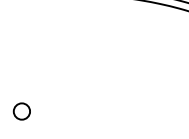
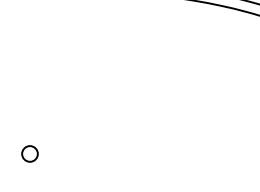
circle: (21, 111) -> (29, 153), size x0.7

